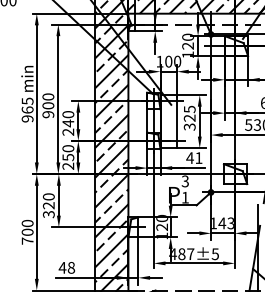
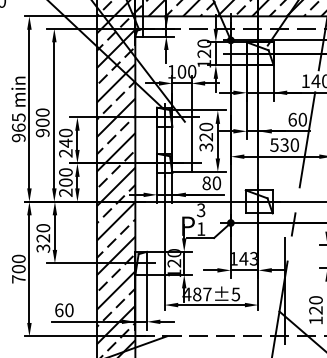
text: (189, 108) -> (206, 126), 325 -> 320
text: (68, 157) -> (65, 182), 250 -> 200
text: (194, 158) -> (211, 183), 41 -> 80
text: (66, 268) -> (63, 310), 48 -> 60

